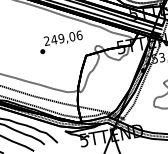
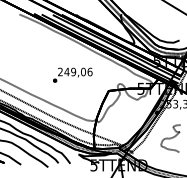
text: (60, 41) -> (72, 74), moved

